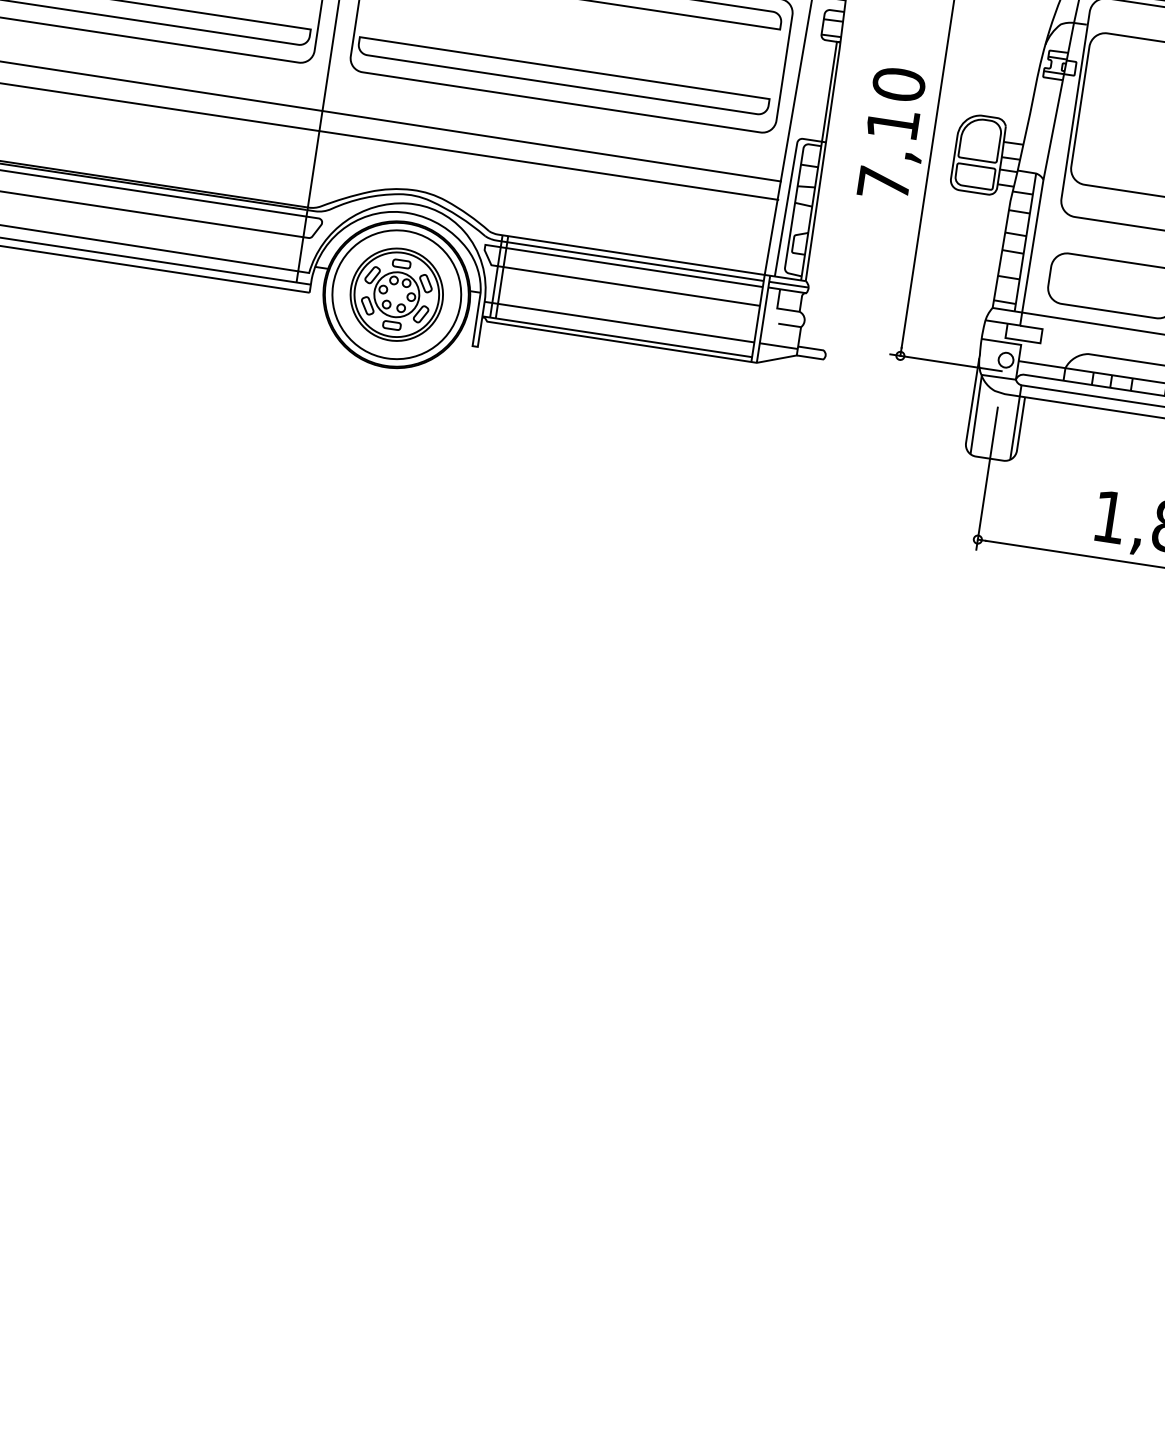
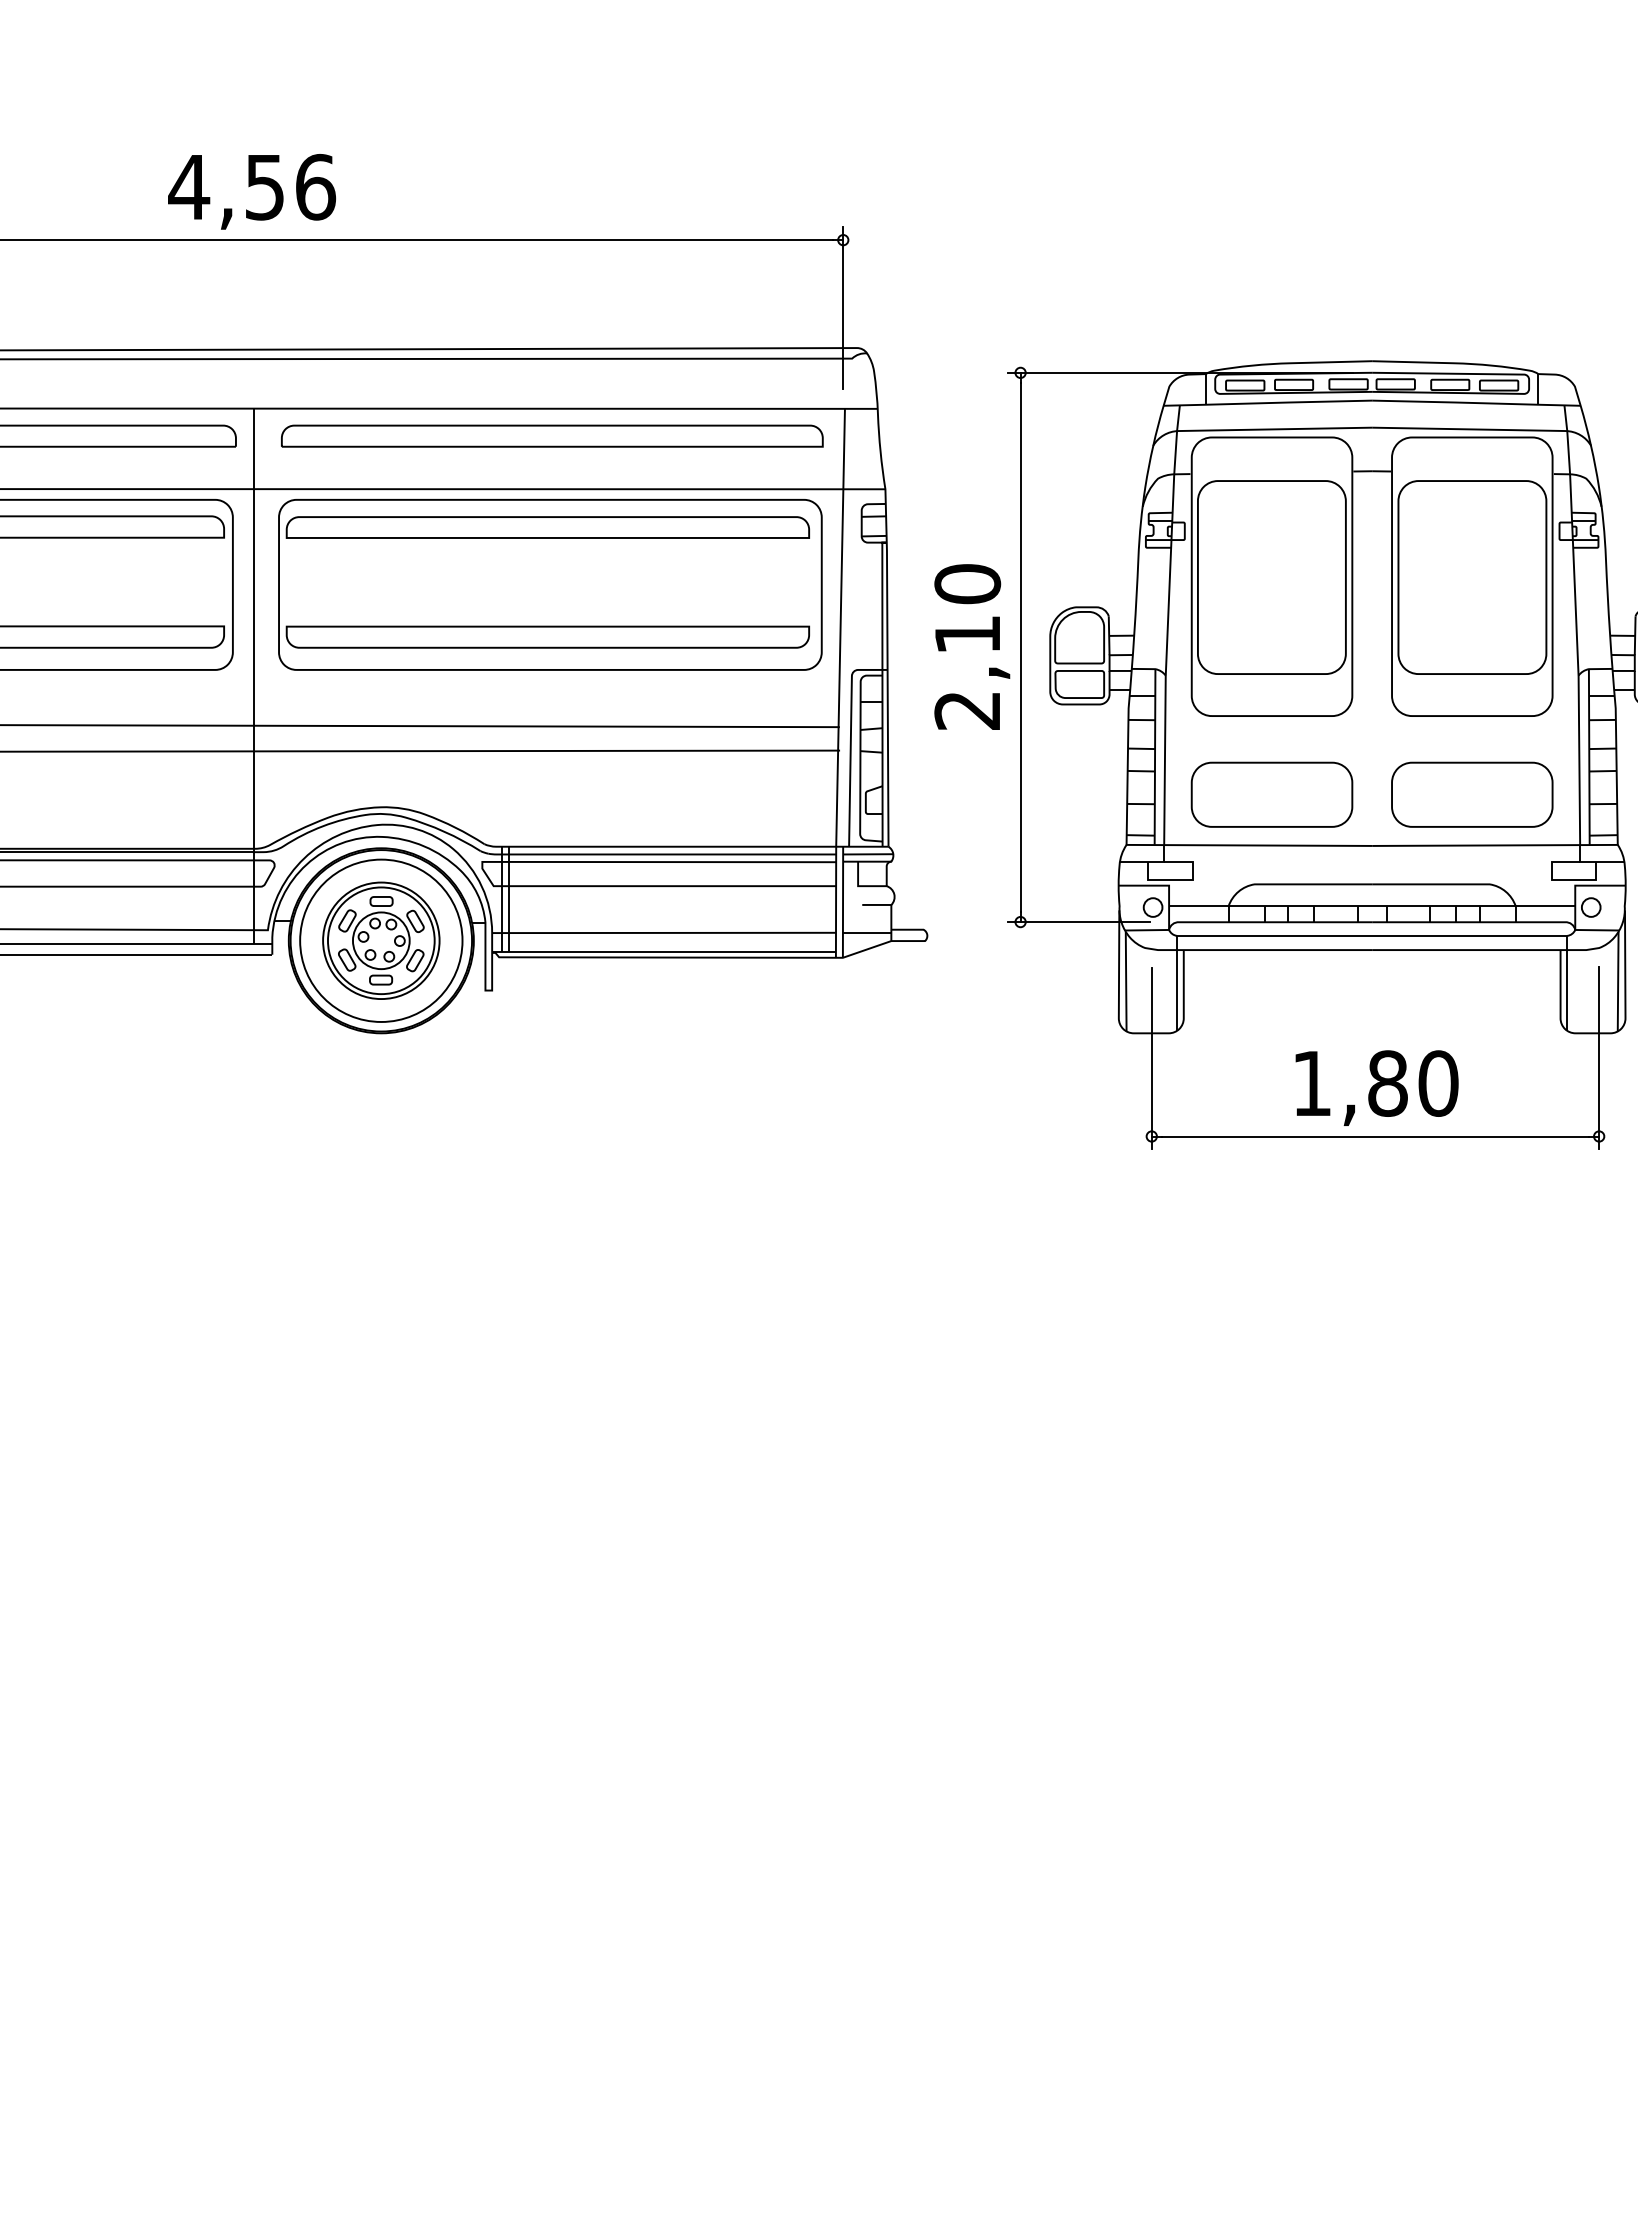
text: (883, 183) -> (966, 710), 7,10 -> 2,10

